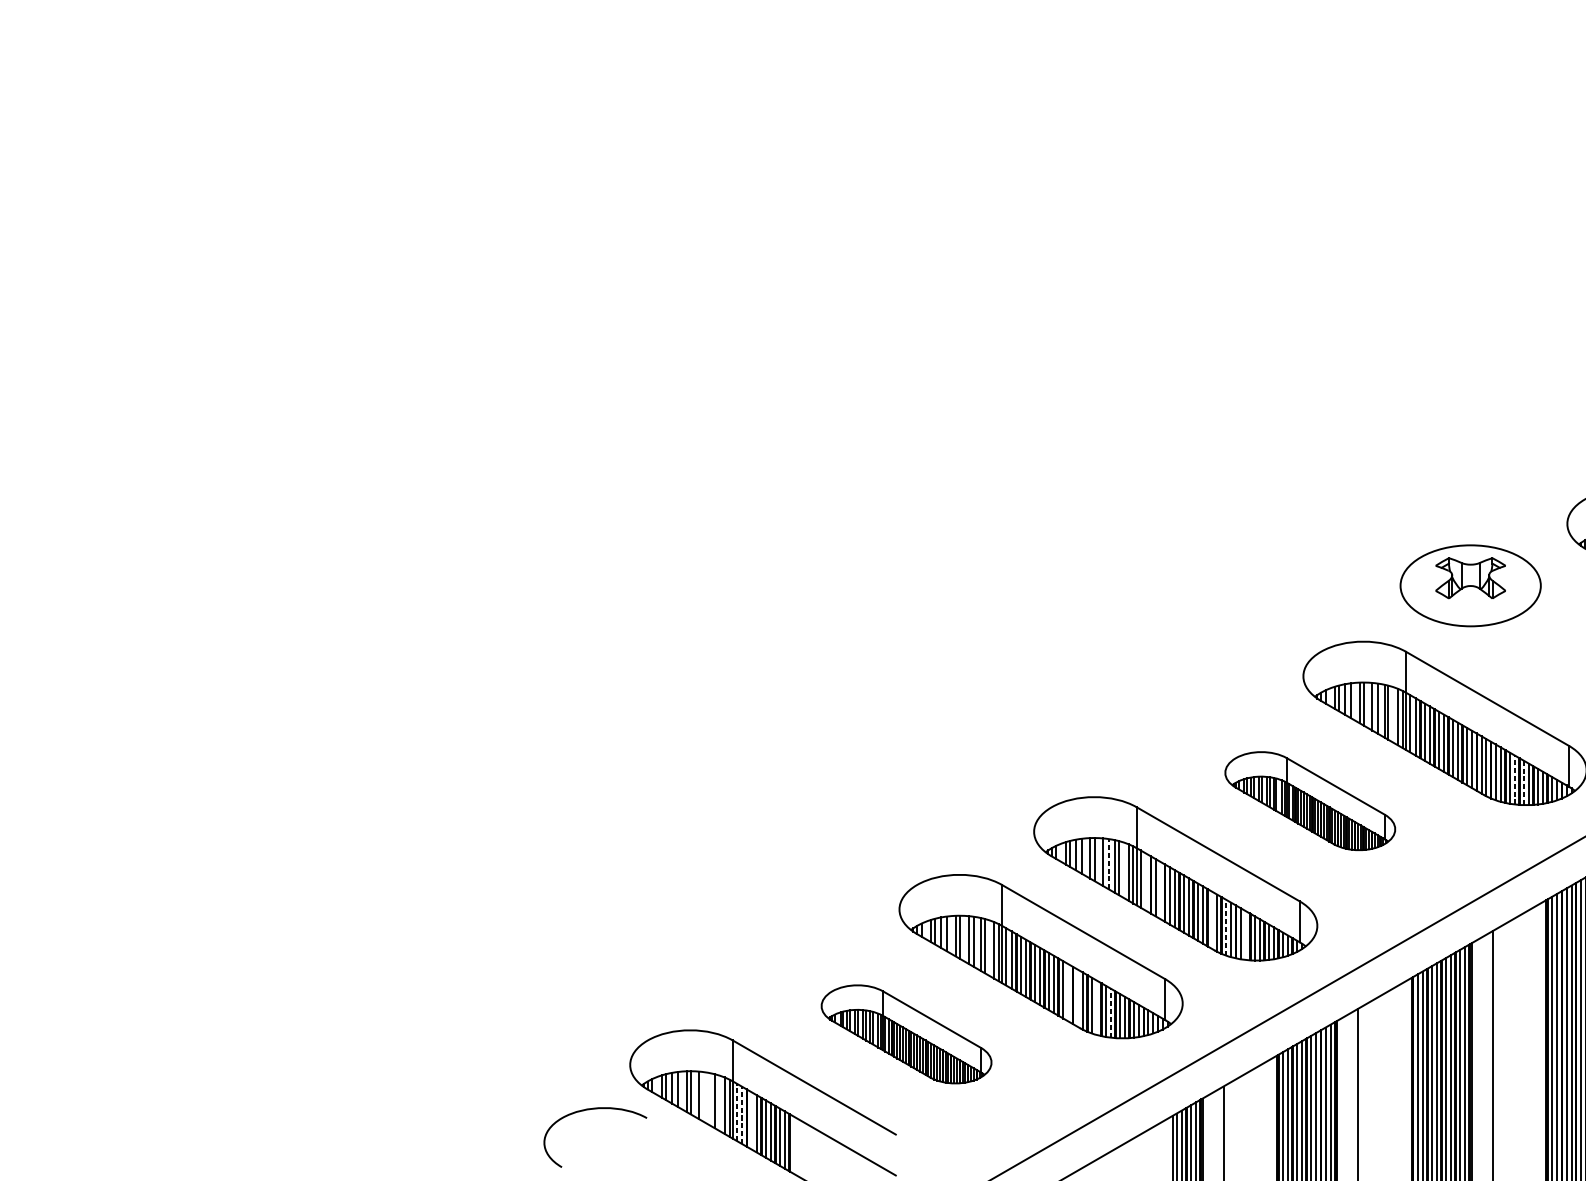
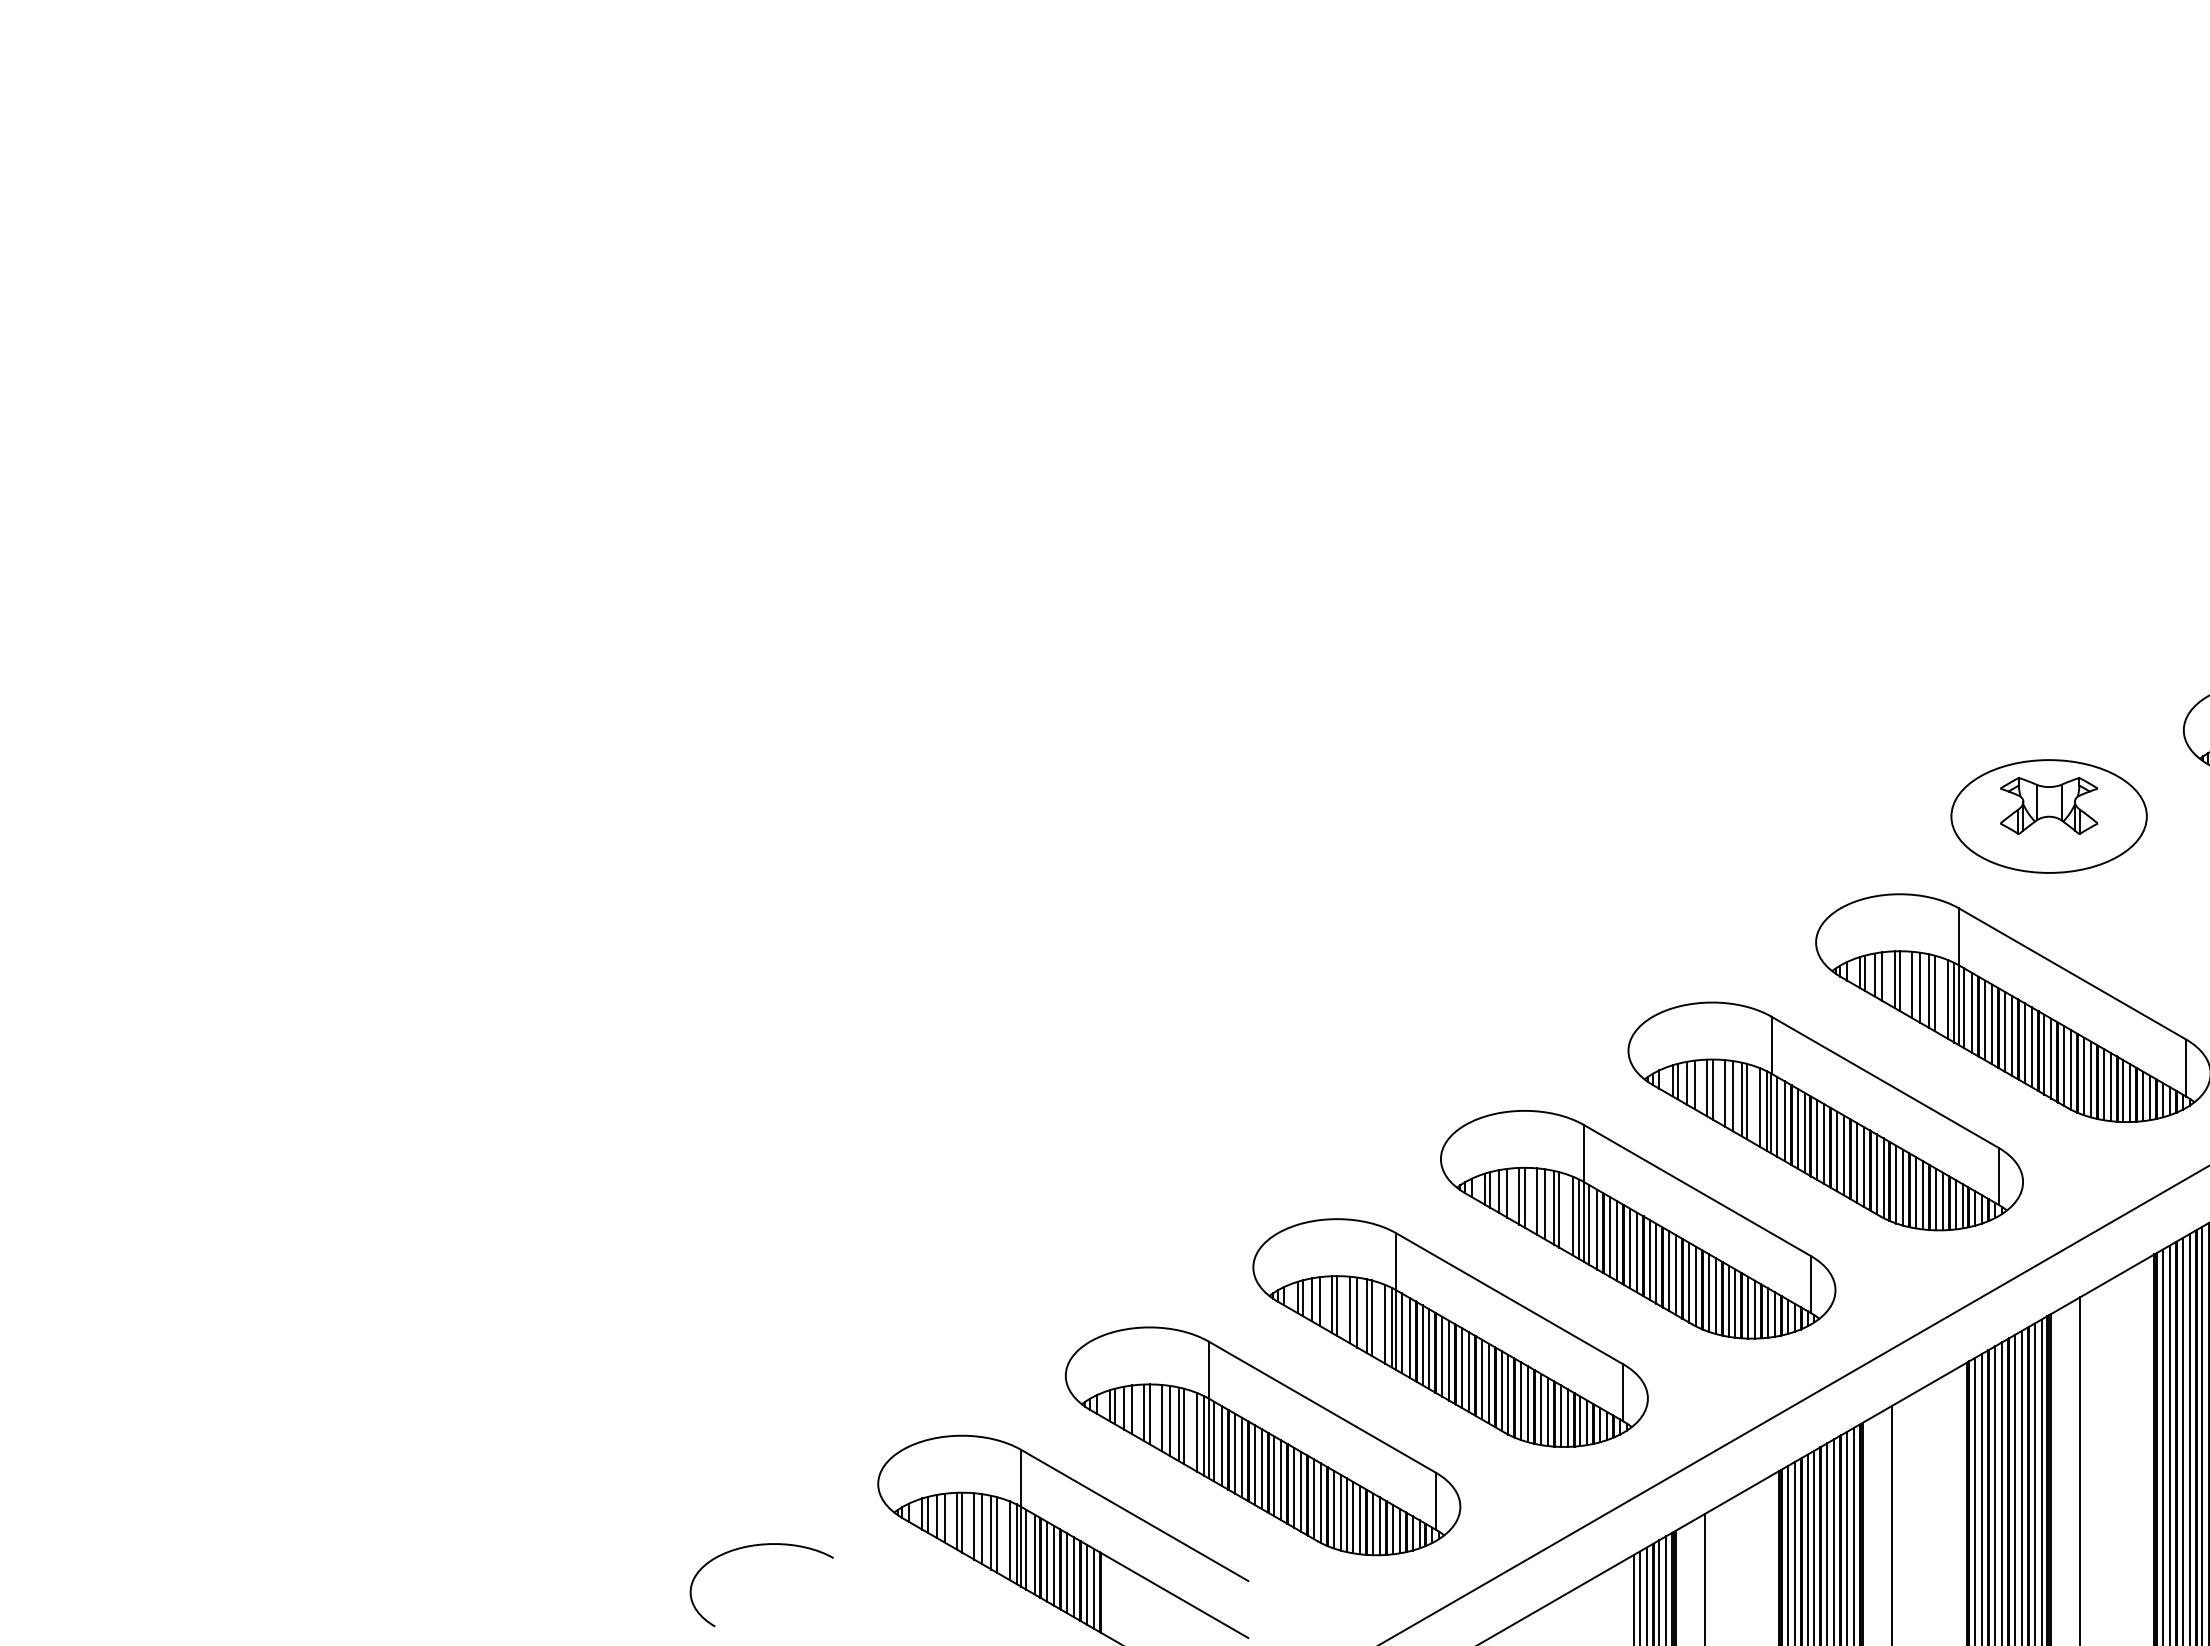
line: (1514, 779) -> (2110, 1086), dashed -> solid
line: (1524, 783) -> (2123, 1091), dashed -> solid
part: (1310, 801) -> (1825, 1116), size x1.67
line: (1109, 863) -> (1545, 1203), dashed -> solid
line: (1146, 882) -> (1597, 1229), added
line: (1160, 890) -> (1616, 1240), added
line: (1212, 920) -> (1689, 1282), added
line: (1226, 927) -> (1708, 1292), dashed -> solid
line: (1245, 935) -> (1735, 1303), added
line: (1068, 992) -> (1488, 1383), added
line: (1077, 997) -> (1501, 1390), added
line: (1096, 1007) -> (1528, 1404), added
line: (1110, 1012) -> (1547, 1411), dashed -> solid
part: (906, 1034) -> (1263, 1441), size x1.67
line: (705, 1097) -> (982, 1529), added
line: (711, 1099) -> (991, 1532), added
curve: (591, 1109) -> (756, 1546), moved
line: (736, 1111) -> (1026, 1549), dashed -> solid
line: (742, 1115) -> (1034, 1554), dashed -> solid
line: (751, 1120) -> (1047, 1561), added

